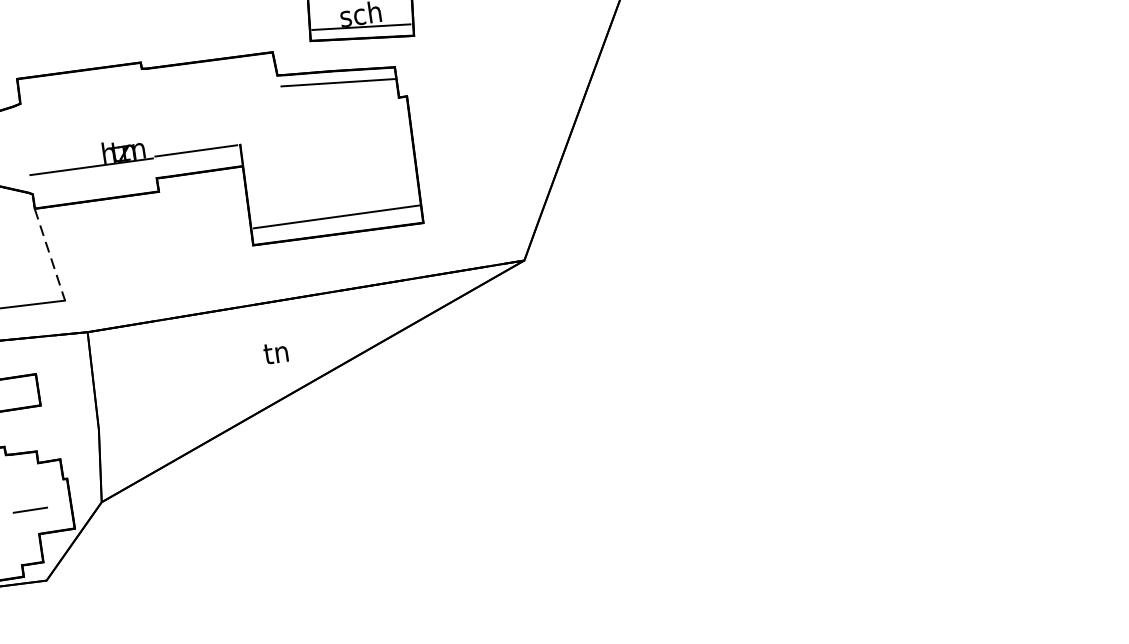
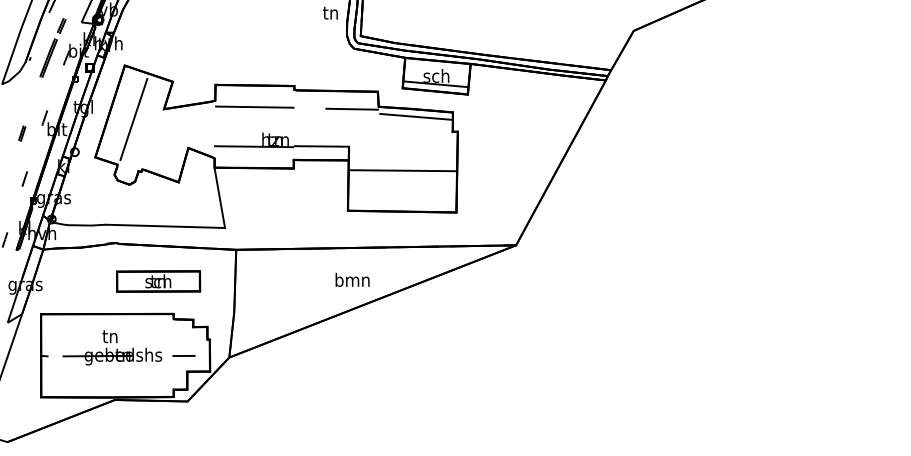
line: (235, 84) -> (351, 108), added
line: (83, 103) -> (254, 106), added
line: (336, 216) -> (402, 170), moved
line: (49, 254) -> (219, 197), dashed -> solid
text: (276, 351) -> (352, 279), tn -> bmn

